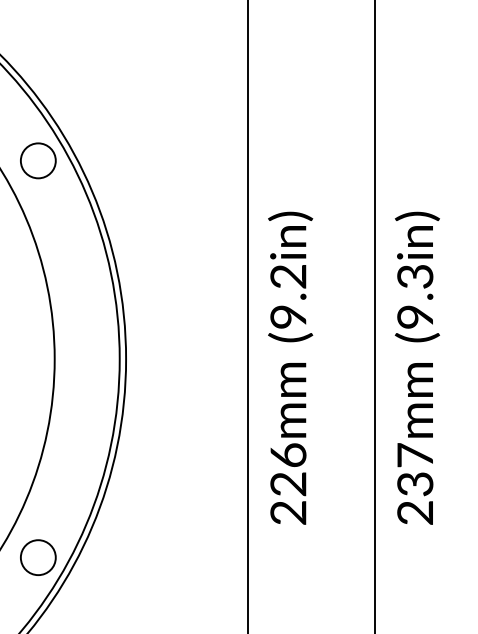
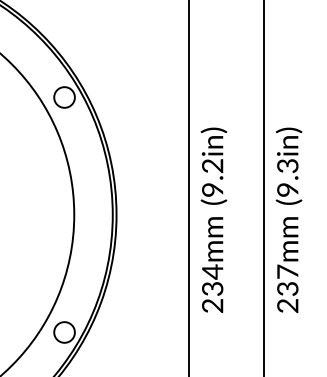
text: (288, 468) -> (212, 279), 226mm -> 234mm

